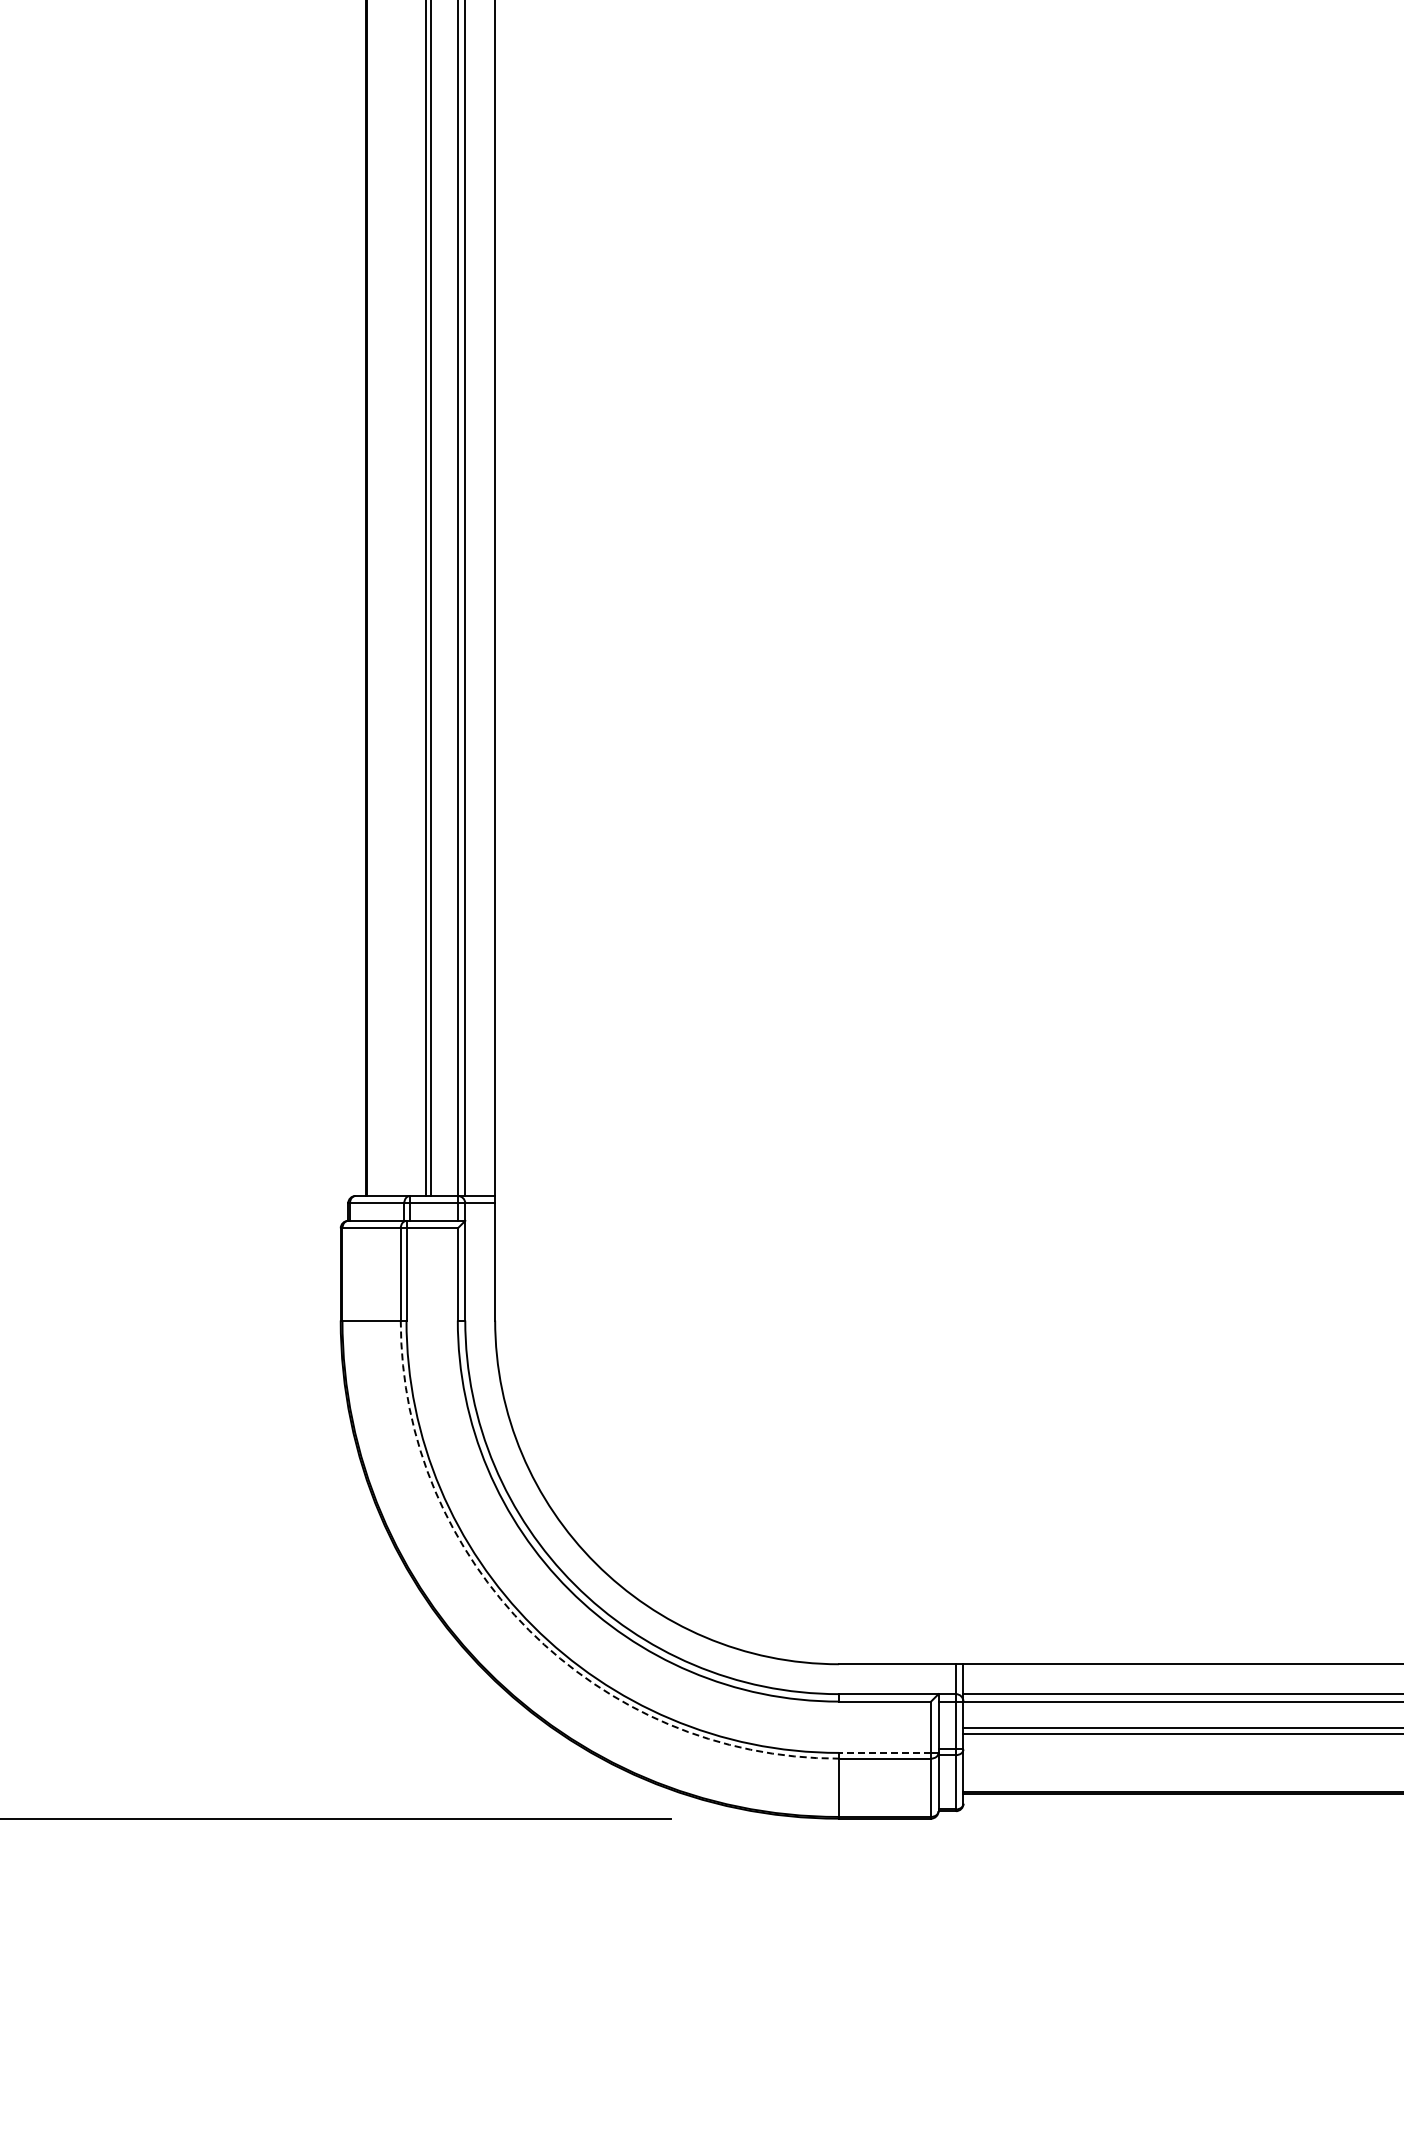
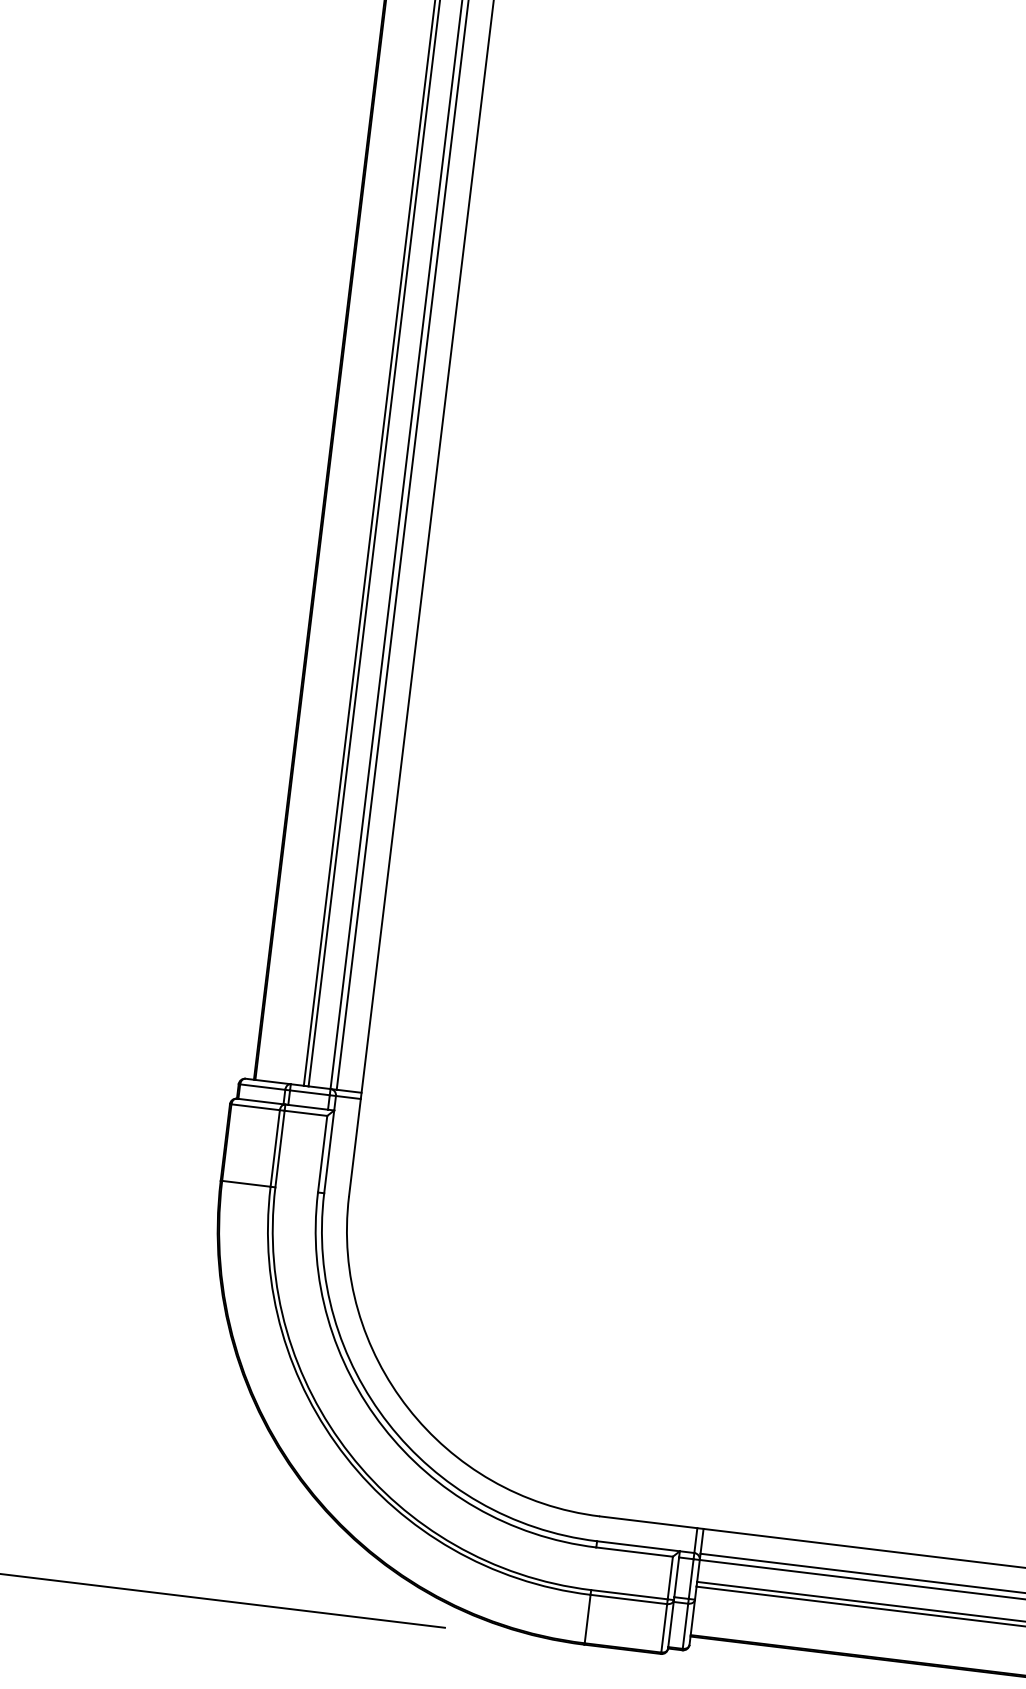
arc: (529, 1630) -> (346, 1457), dashed -> solid
line: (884, 1752) -> (629, 1594), dashed -> solid

